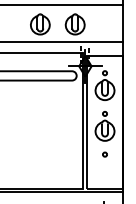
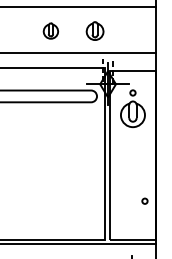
part: (40, 23) -> (50, 30), size x0.6
part: (74, 23) -> (94, 30), size x0.7
part: (104, 126) -> (132, 160), removed
circle: (104, 154) -> (144, 200), moved

